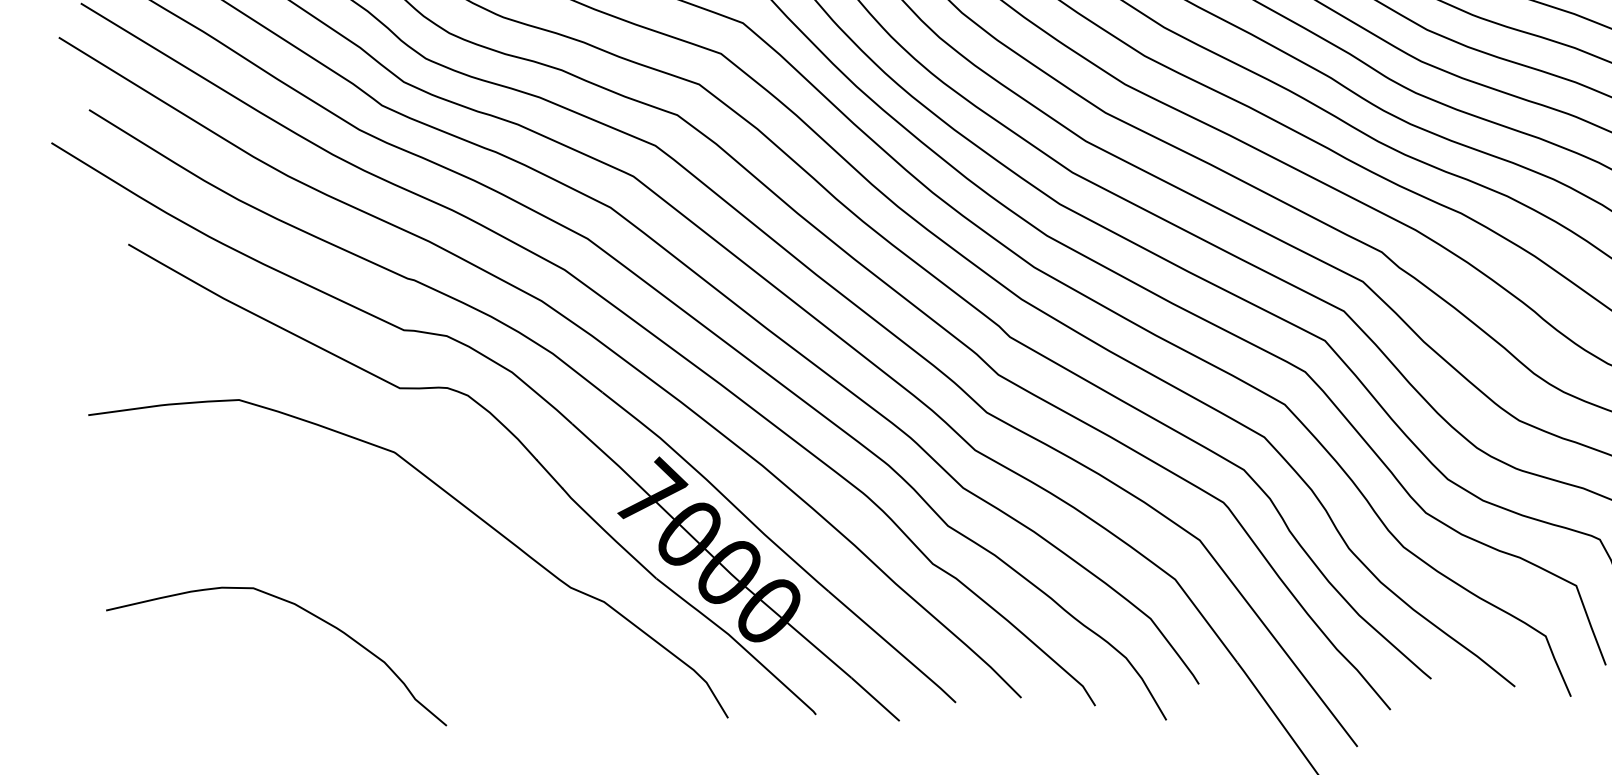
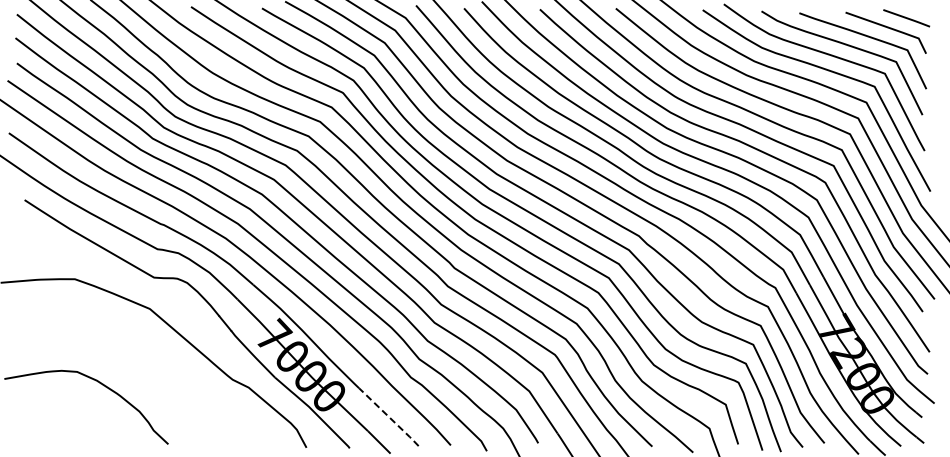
line: (893, 647) -> (389, 417), solid -> dashed

